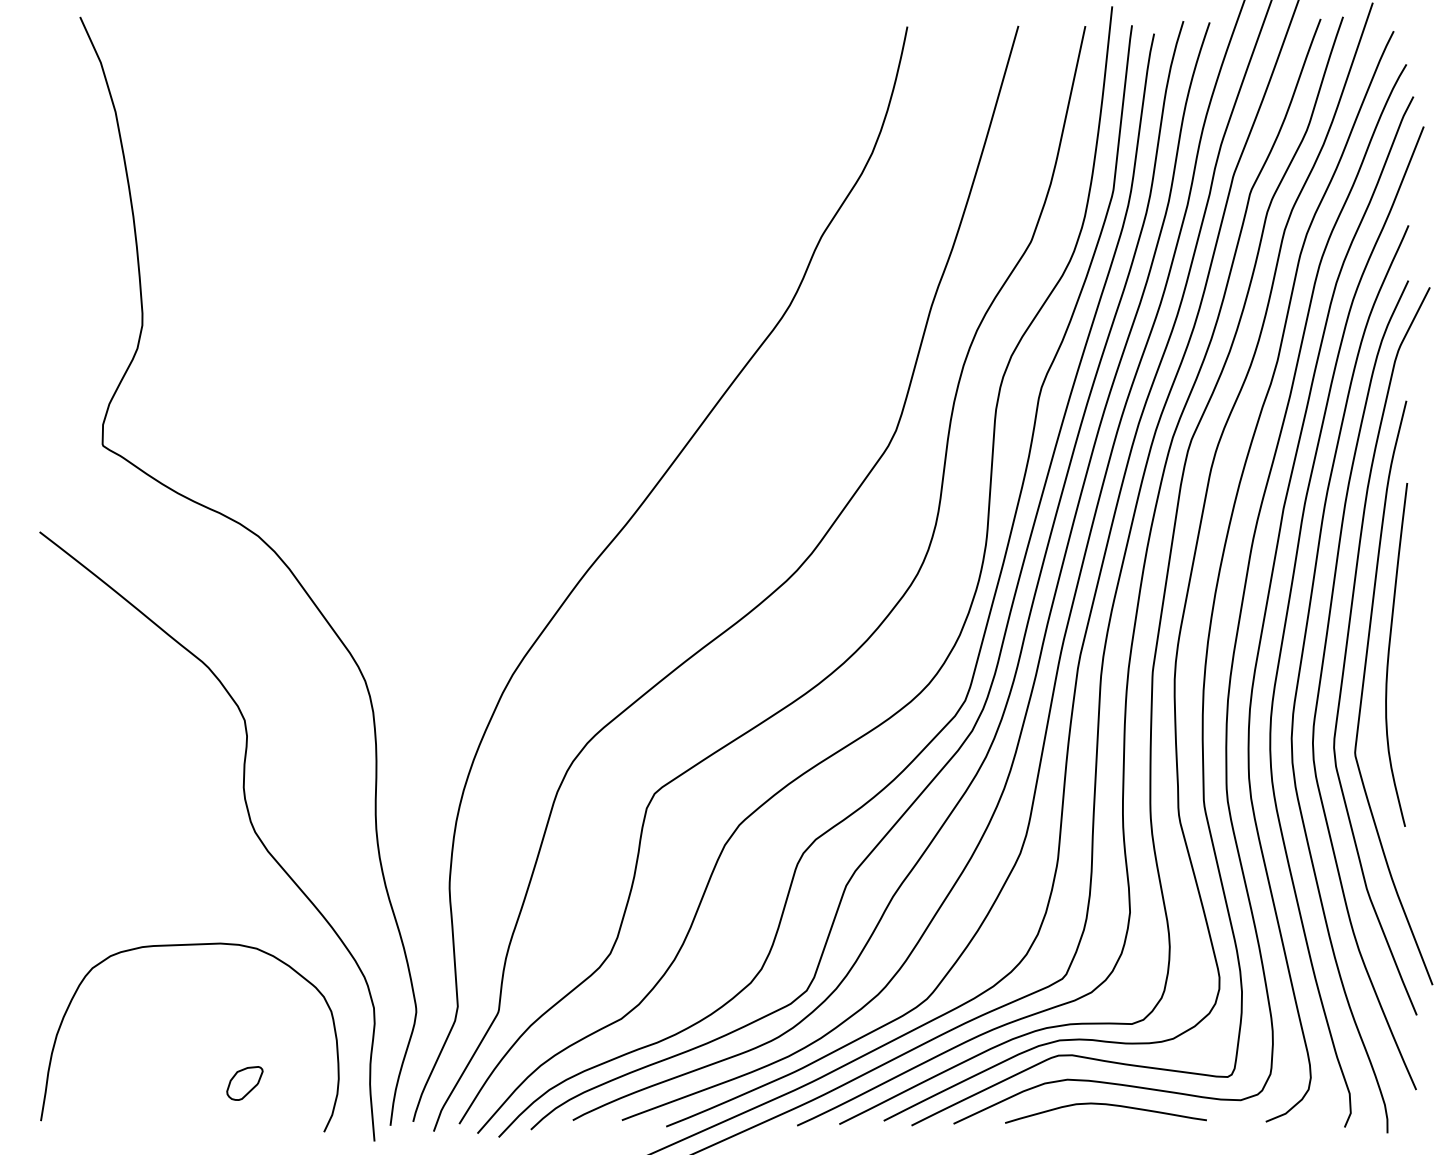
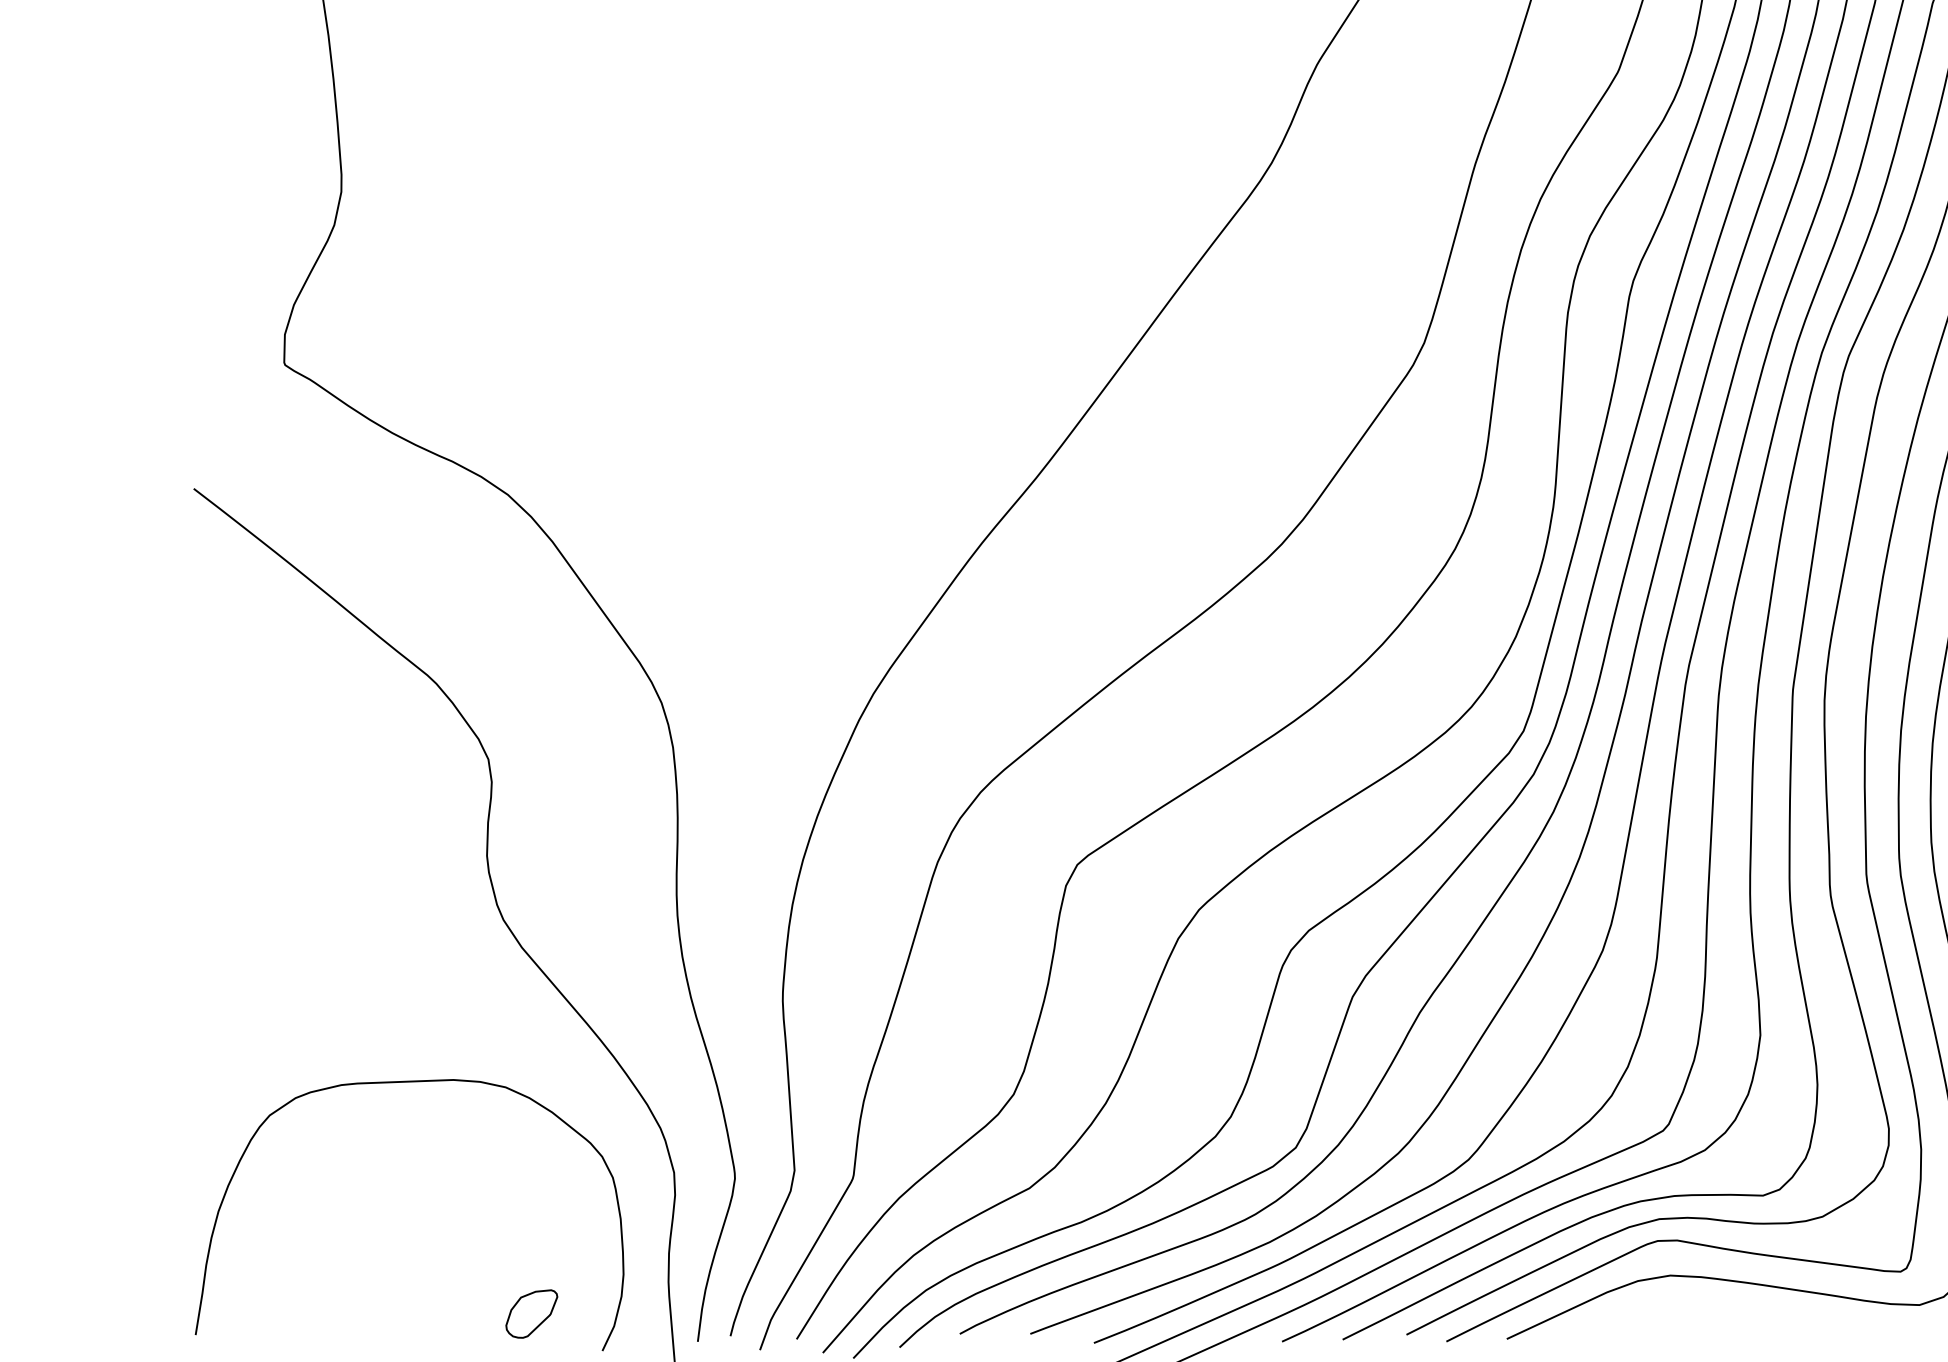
part: (244, 1083) -> (531, 1314), moved
curve: (1105, 1105) -> (1725, 1312), removed

